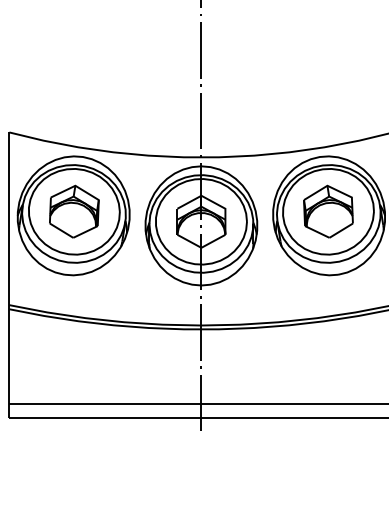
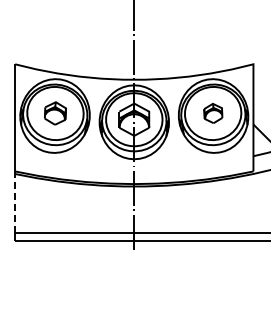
part: (74, 211) -> (55, 113), size x0.7
part: (329, 211) -> (213, 113), size x0.6
line: (9, 355) -> (15, 202), solid -> dashed

